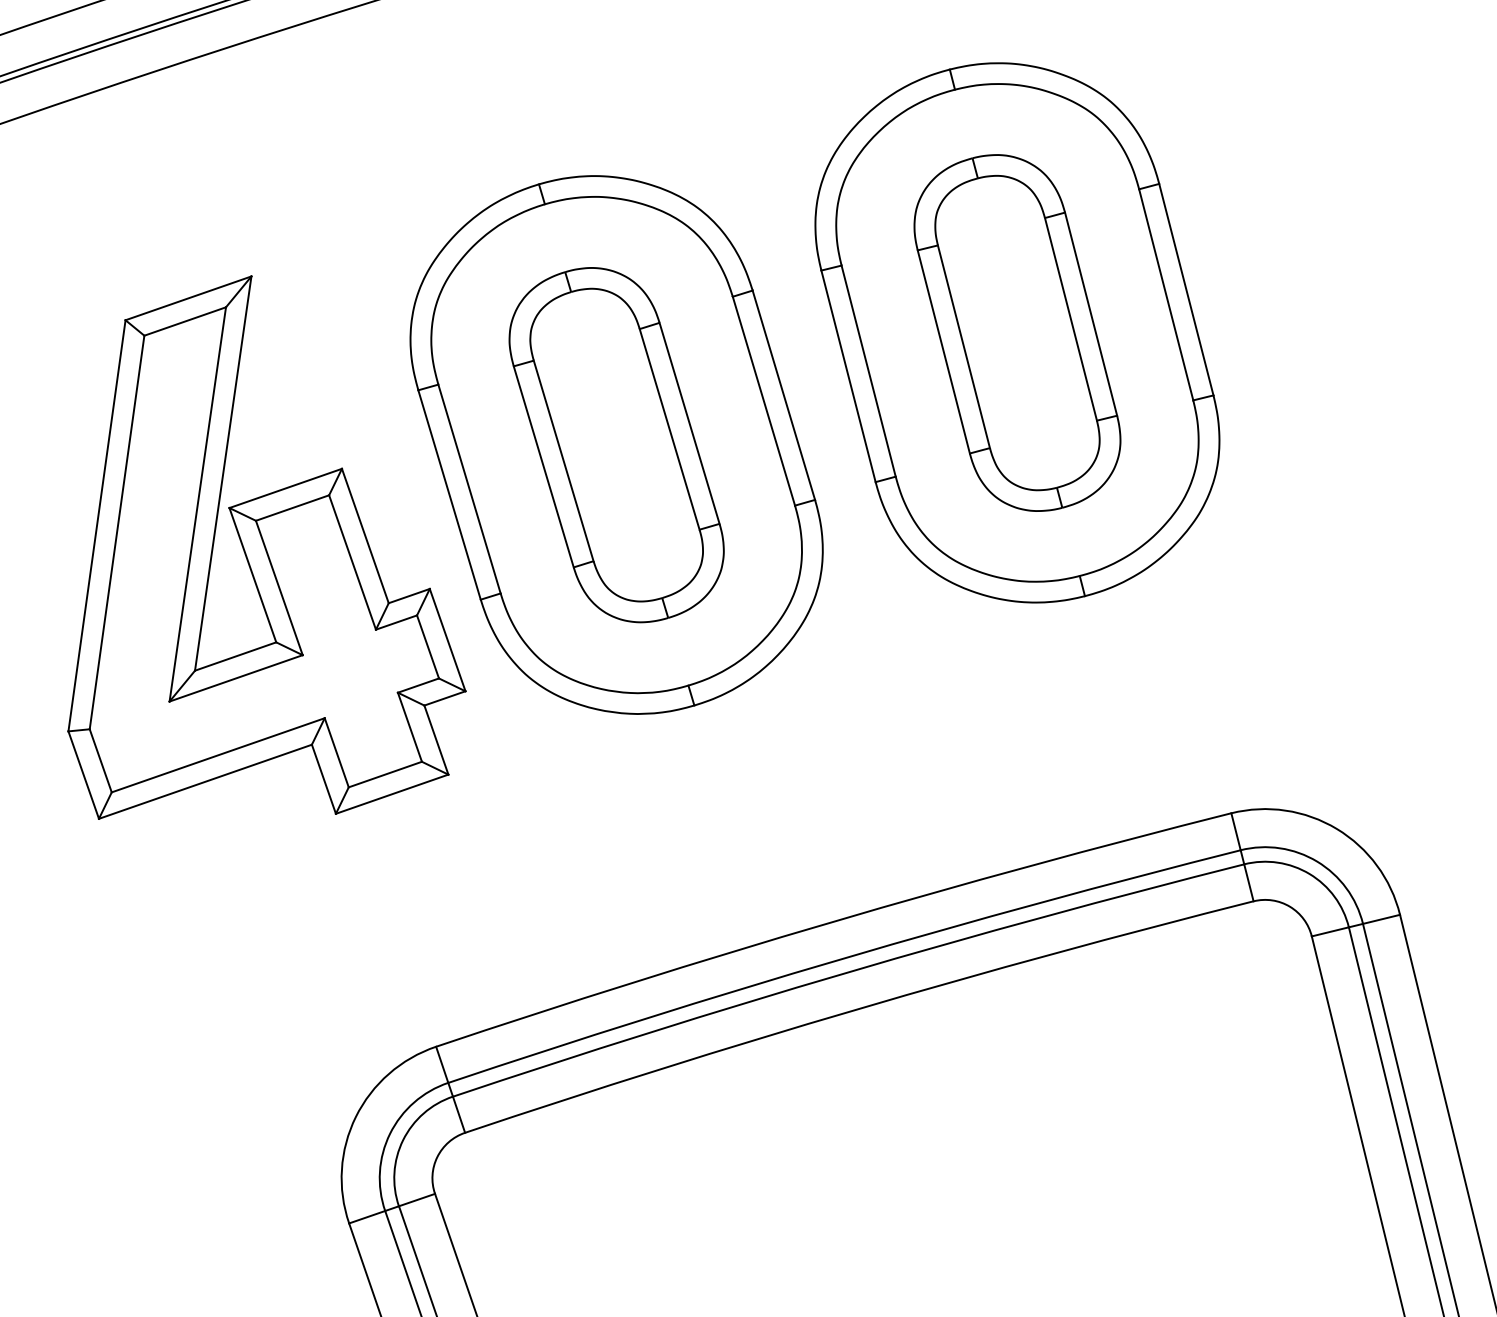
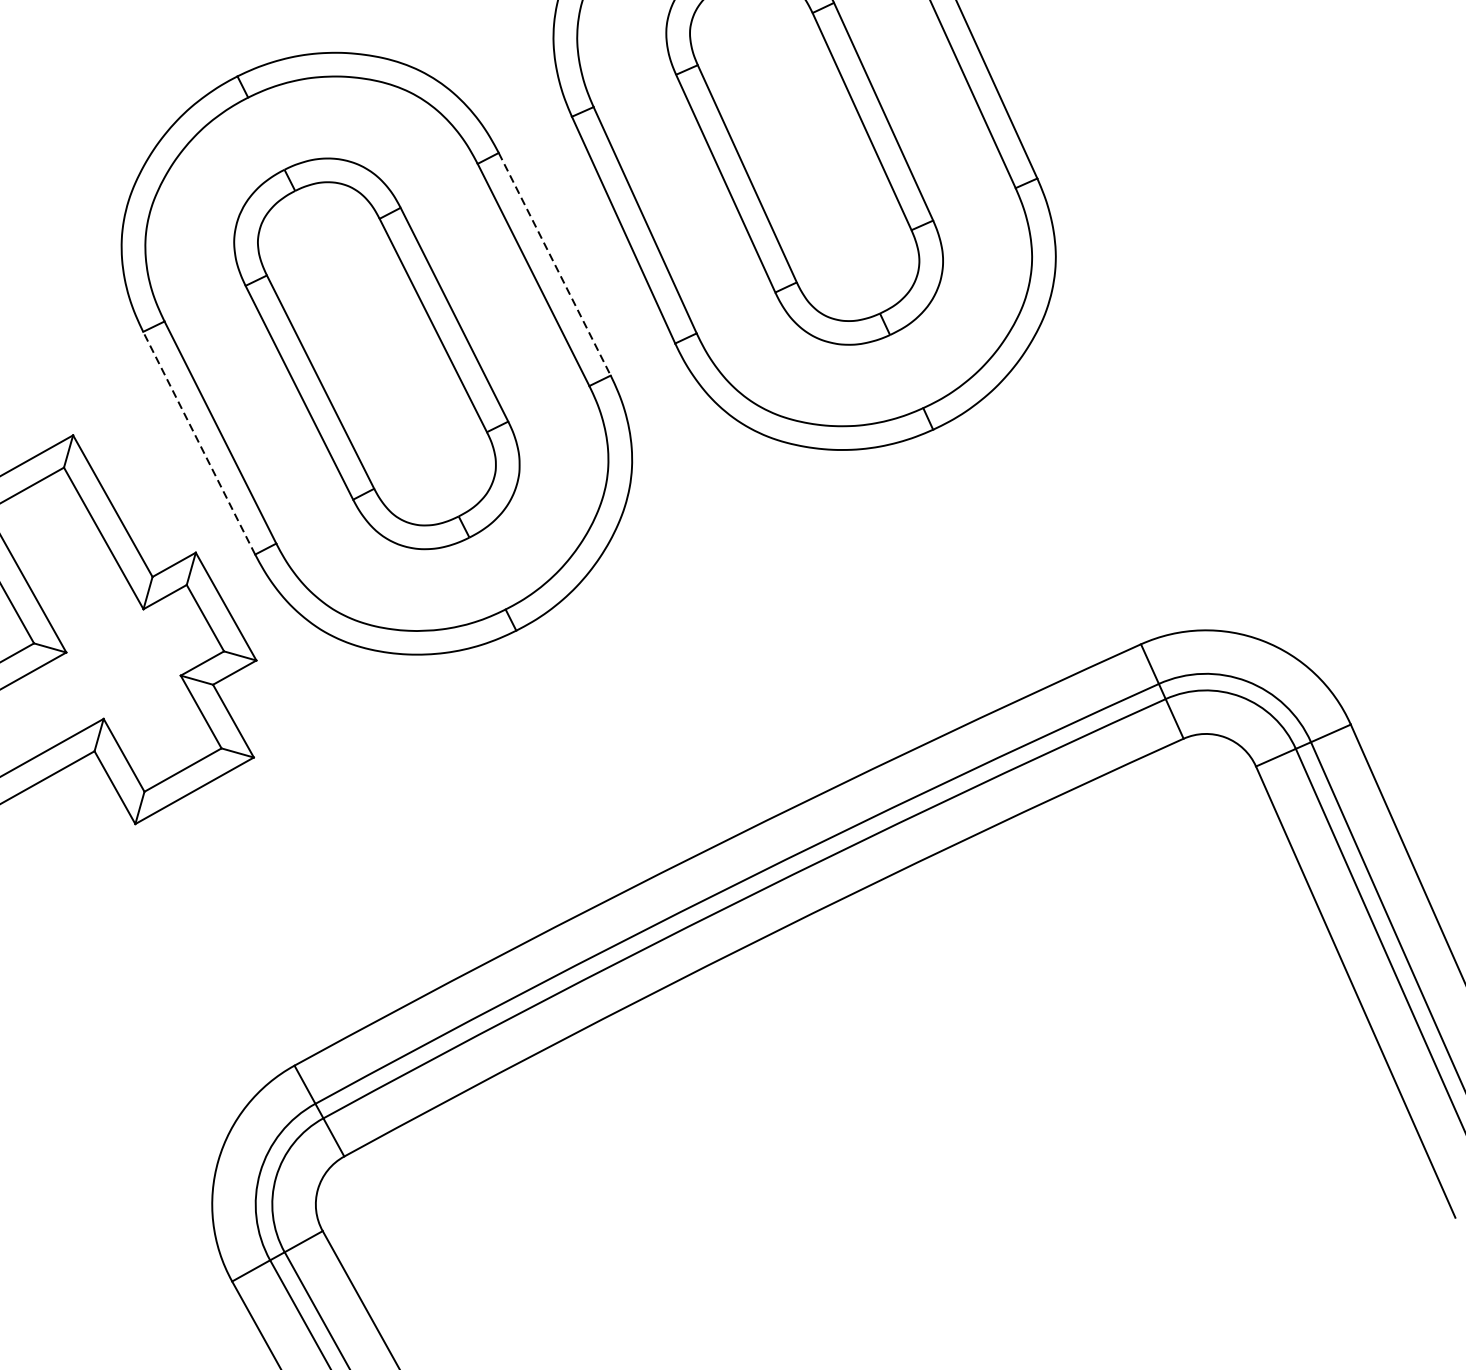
line: (784, 395) -> (555, 264), solid -> dashed
line: (449, 494) -> (199, 442), solid -> dashed

